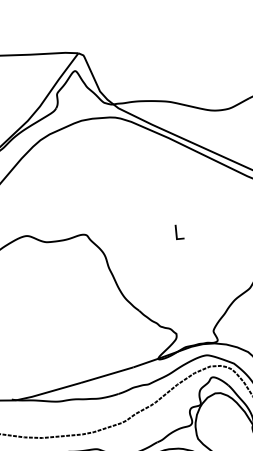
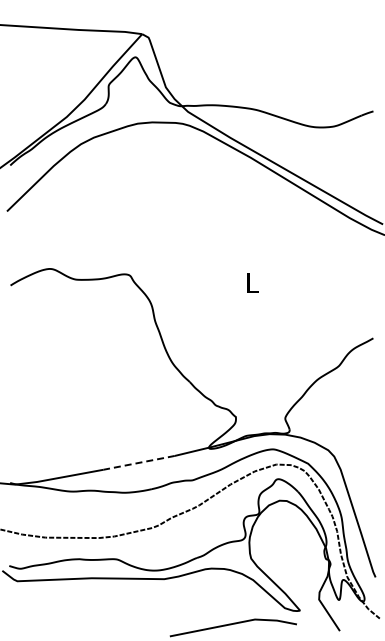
line: (106, 374) -> (138, 462), solid -> dashed

